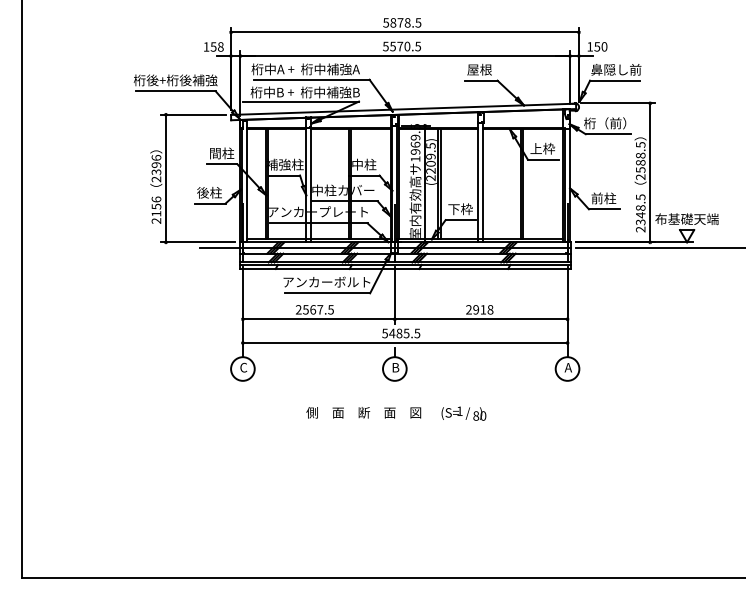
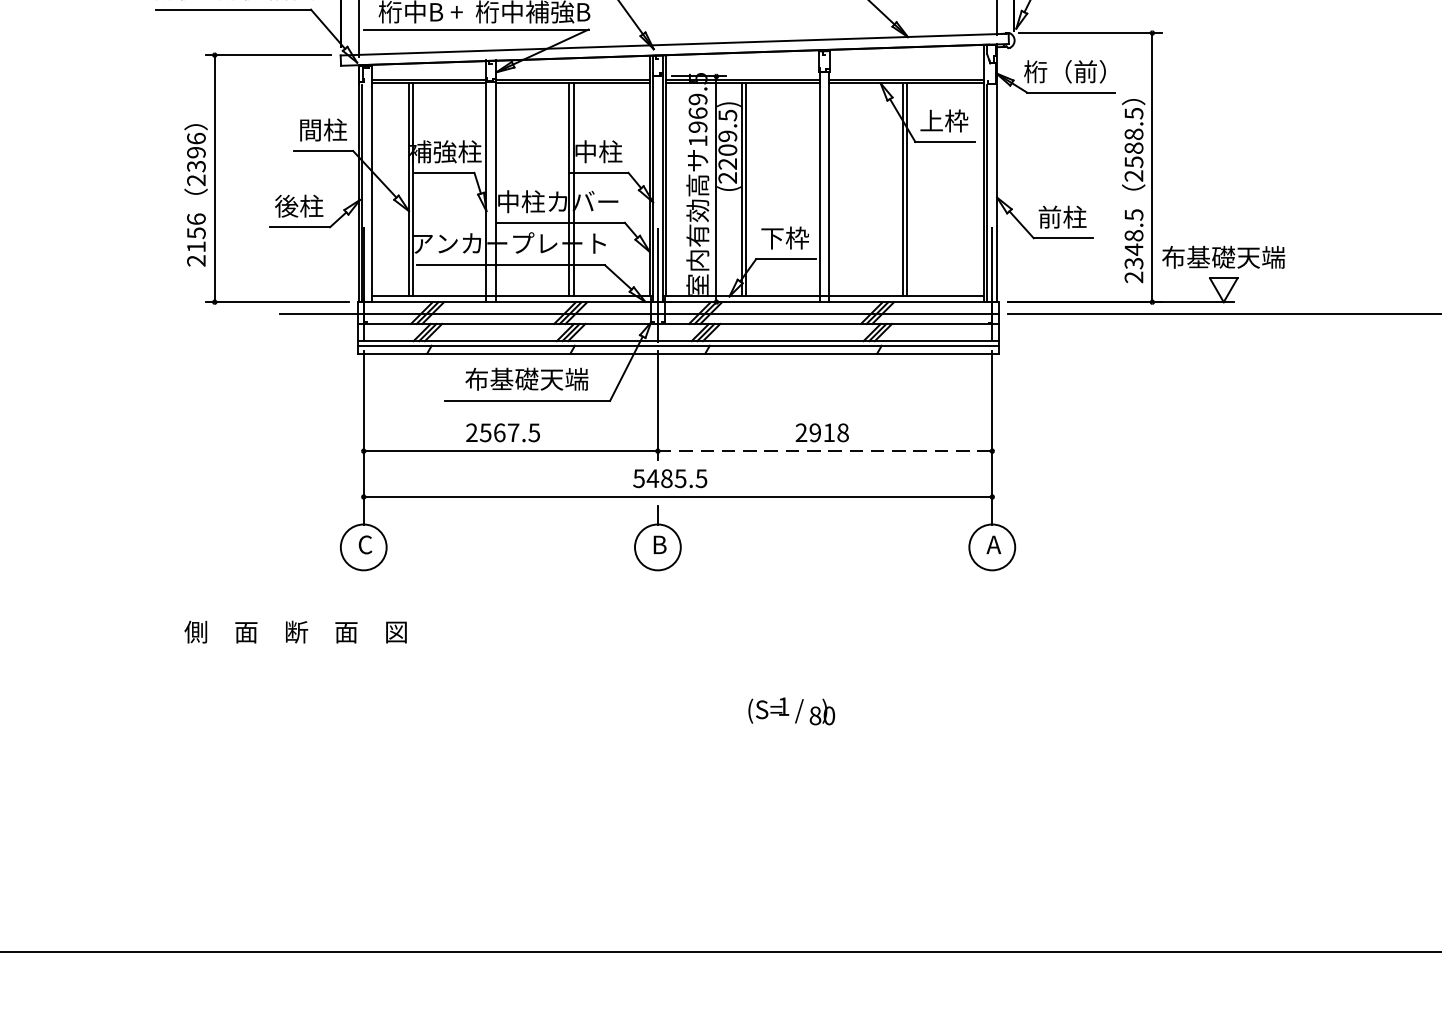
text: (326, 282) -> (525, 379), アンカーボルト -> 布基礎天端
line: (481, 319) -> (825, 451), solid -> dashed
text: (363, 412) -> (295, 631), moved
text: (463, 413) -> (790, 710), moved

